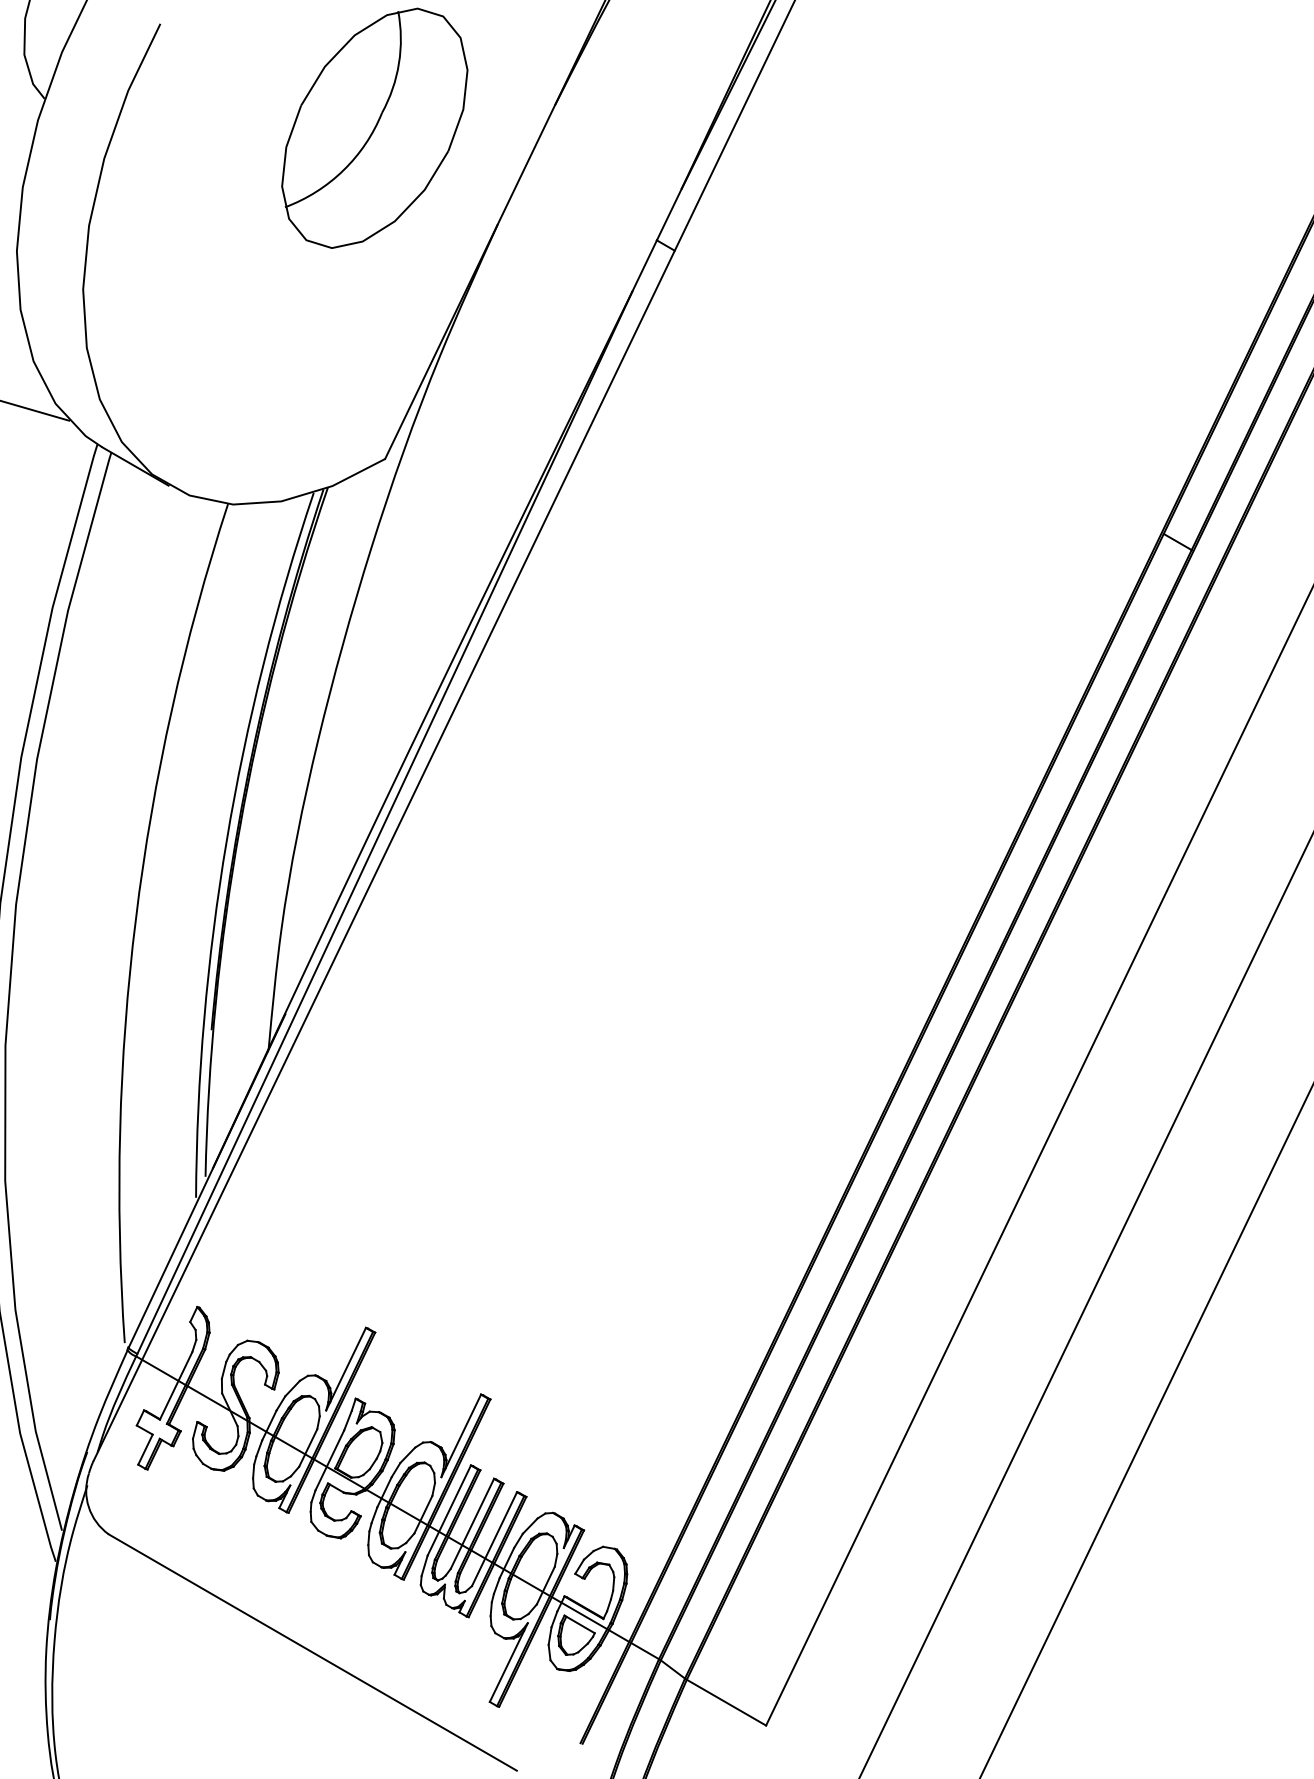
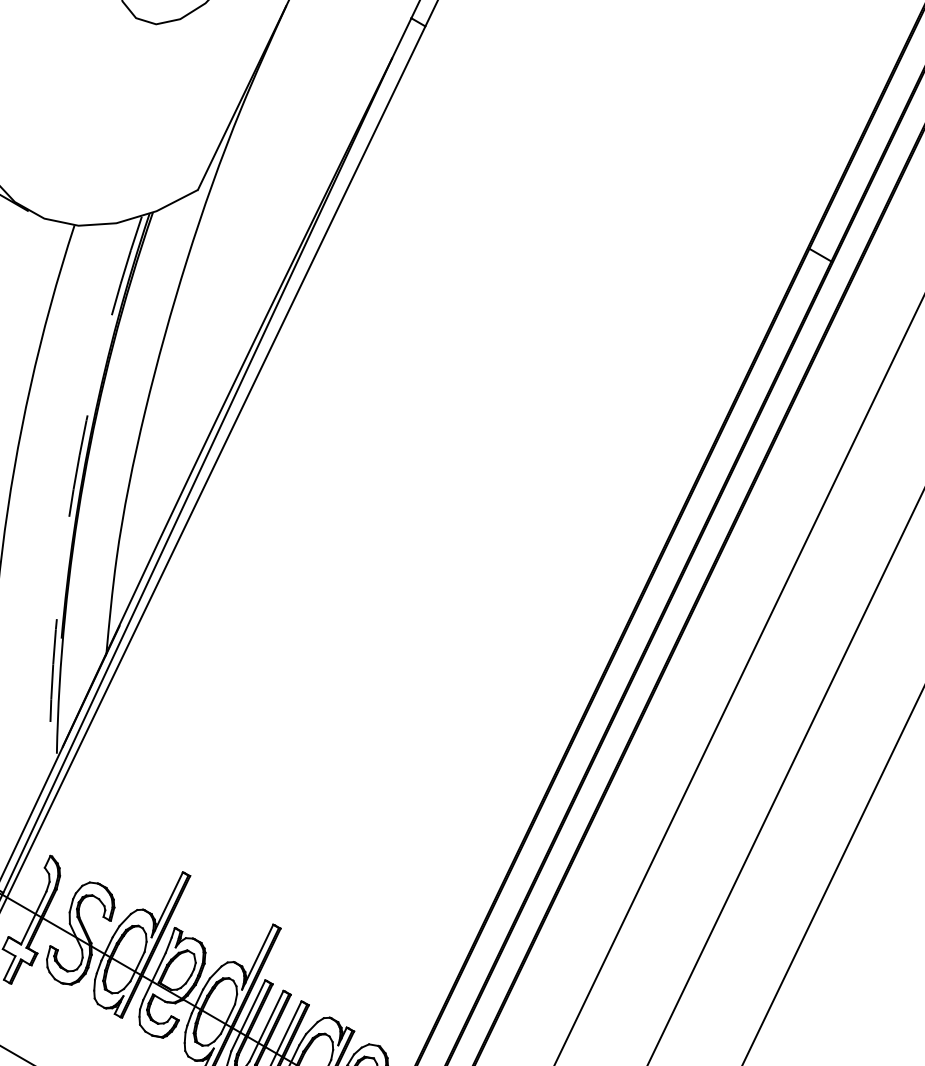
arc: (226, 840) -> (73, 489), solid -> dashed

